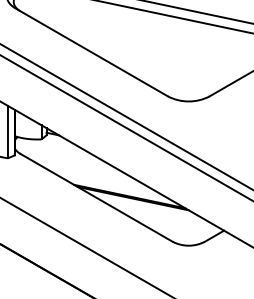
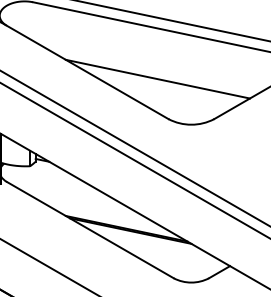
line: (158, 59) -> (158, 78), added

